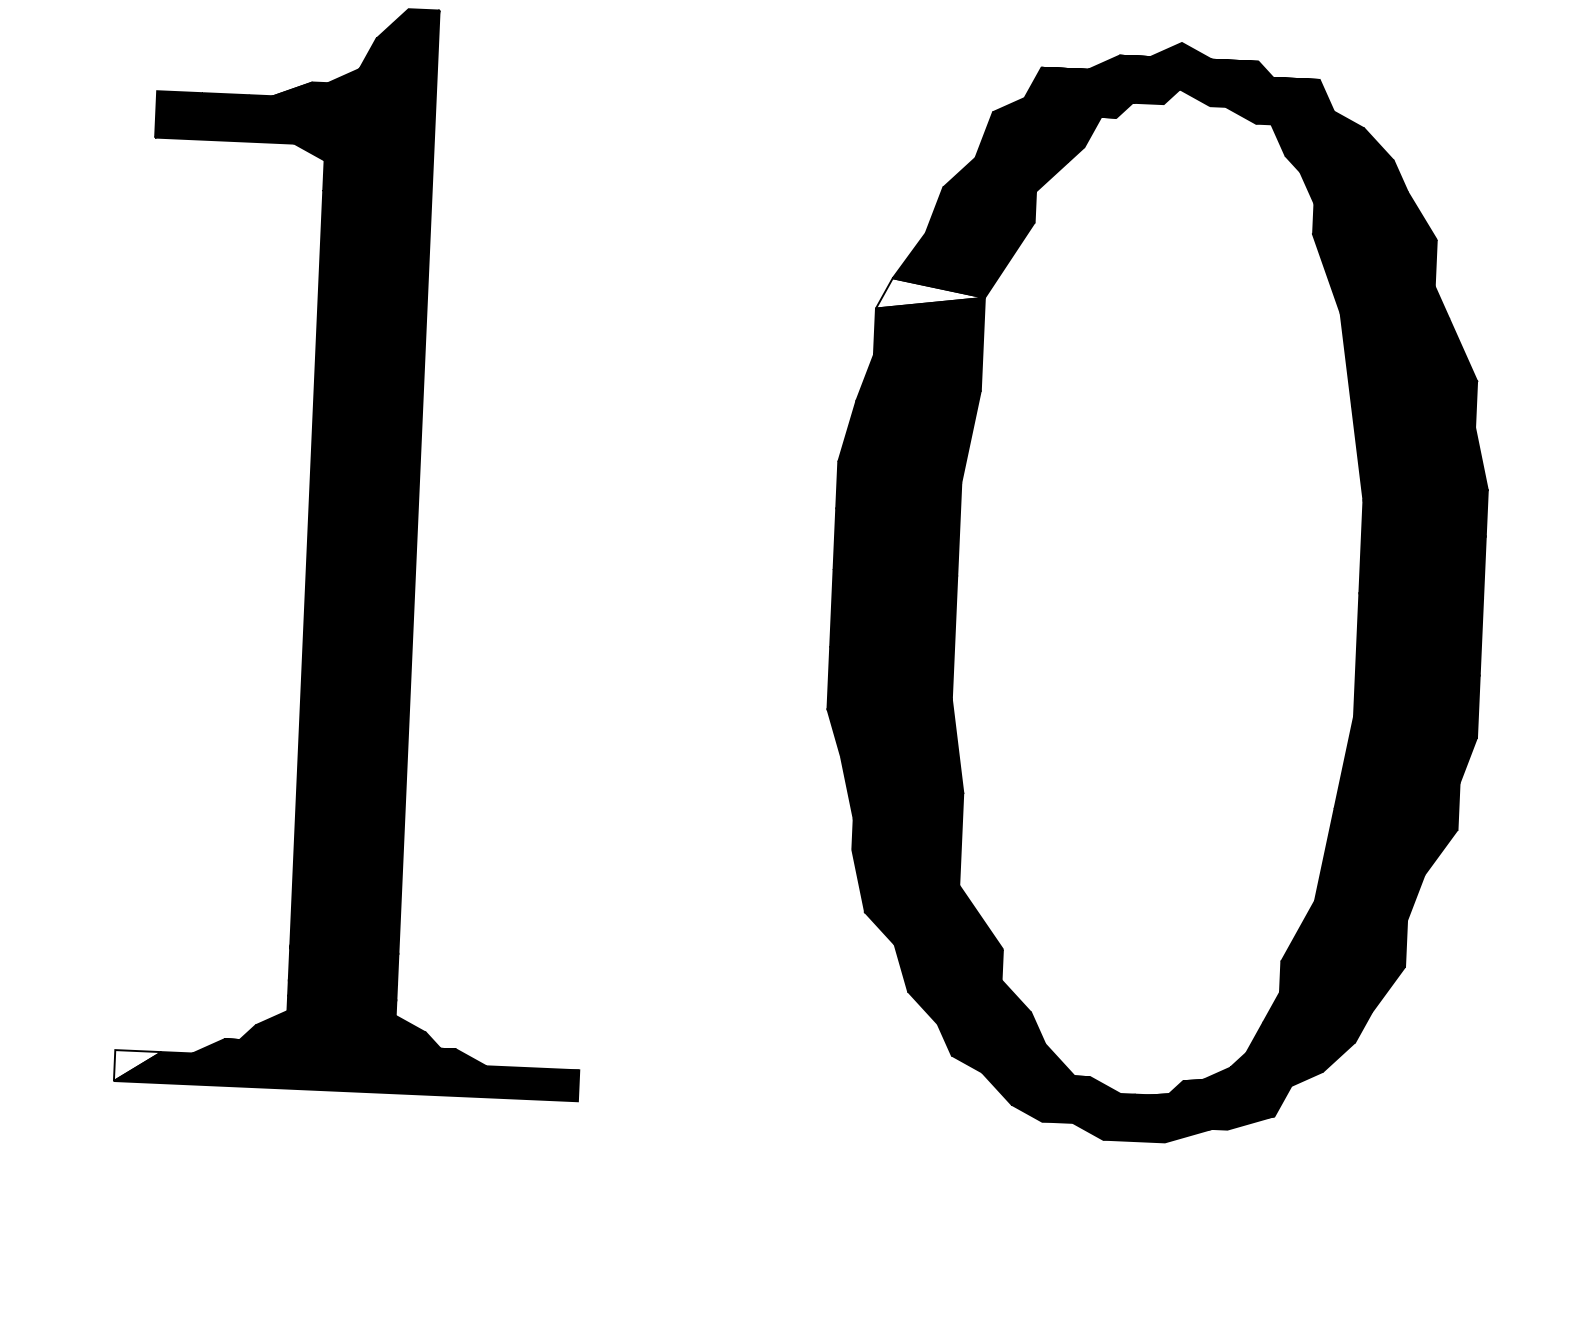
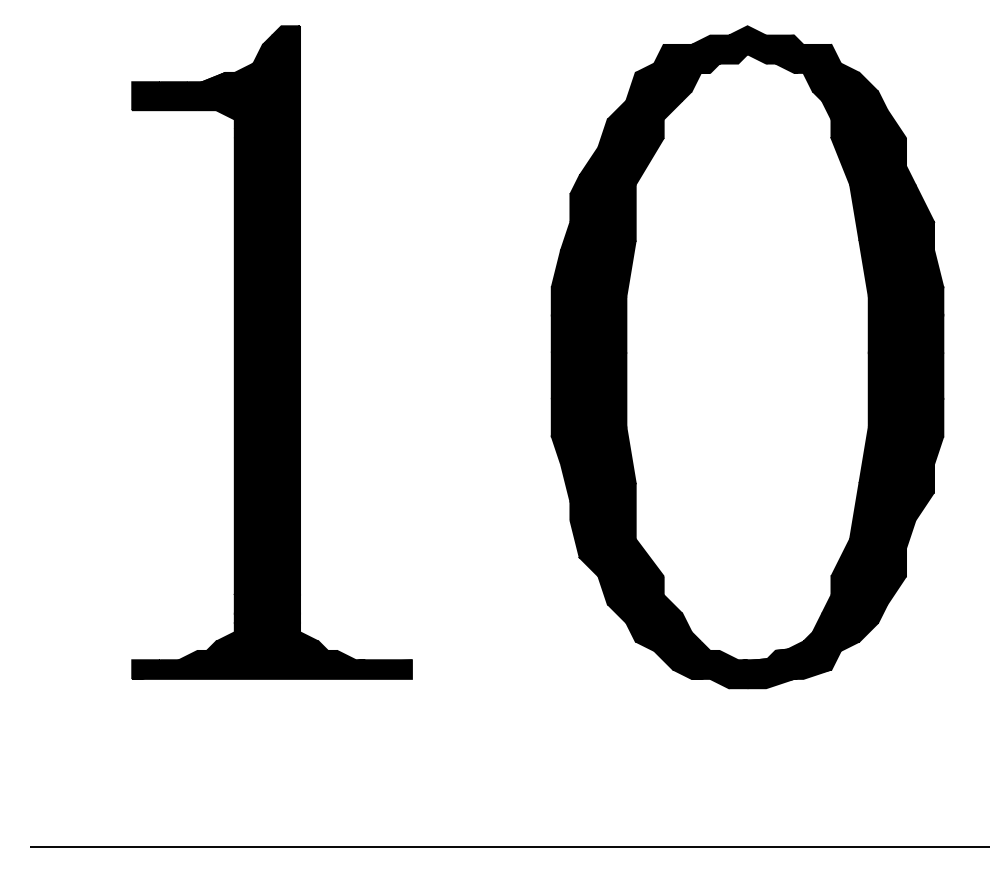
fill: (929, 294) -> (602, 184), added
fill: (138, 1066) -> (146, 669), added

